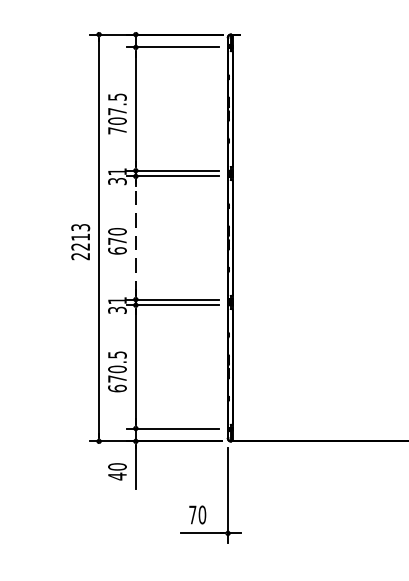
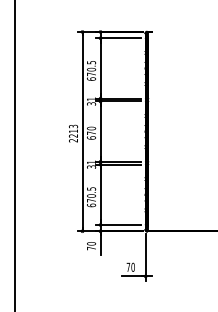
text: (117, 119) -> (91, 73), 707.5 -> 670.5
line: (135, 237) -> (100, 131), dashed -> solid
text: (117, 476) -> (91, 248), 40 -> 70

